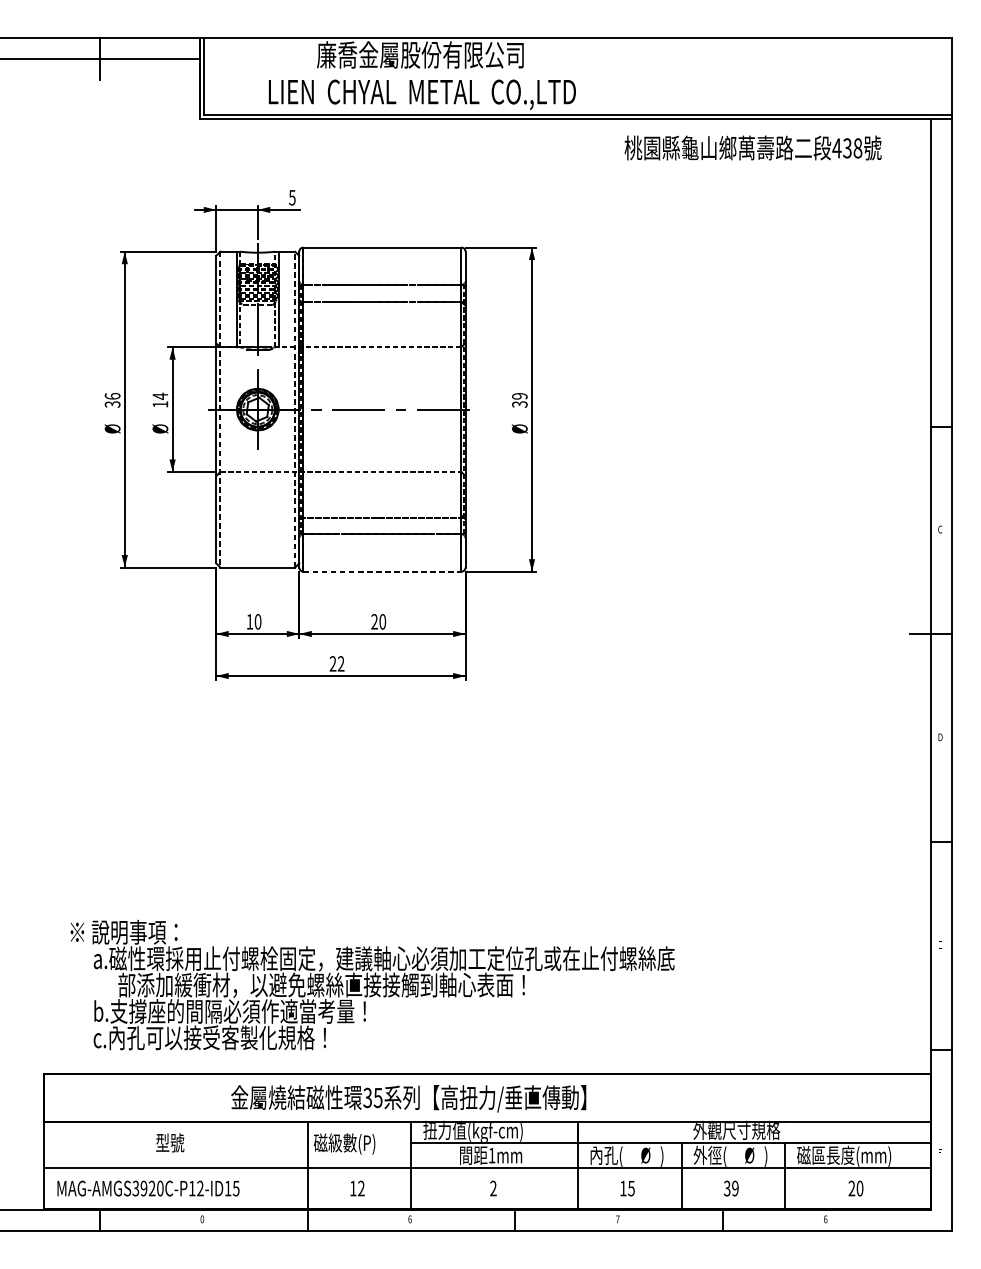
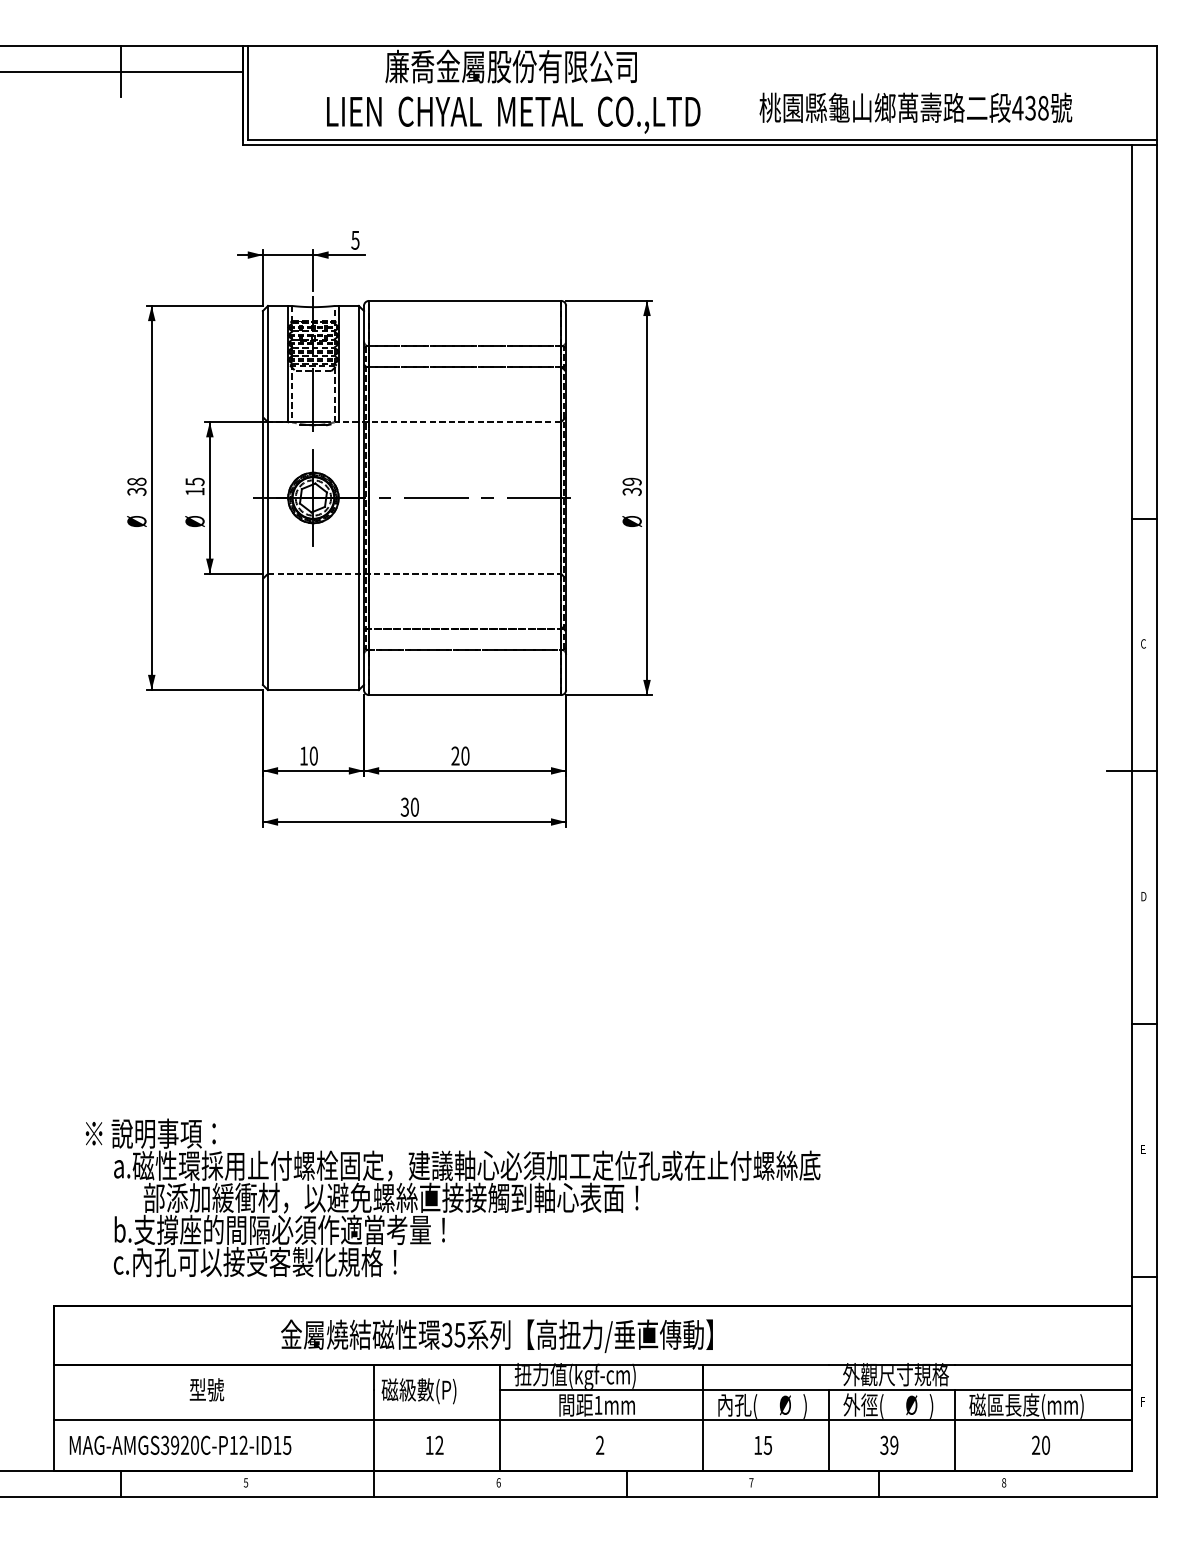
text: (752, 147) -> (915, 107), moved
text: (112, 396) -> (136, 481), 36 -> 38
text: (159, 396) -> (194, 481), 14 -> 15
line: (294, 409) -> (358, 497), dashed -> solid
line: (219, 410) -> (267, 498), dashed -> solid
line: (382, 572) -> (465, 695), dashed -> solid
text: (336, 663) -> (409, 806), 22 -> 30
text: (201, 1219) -> (245, 1482), 0 -> 5
text: (825, 1219) -> (1004, 1482), 6 -> 8

